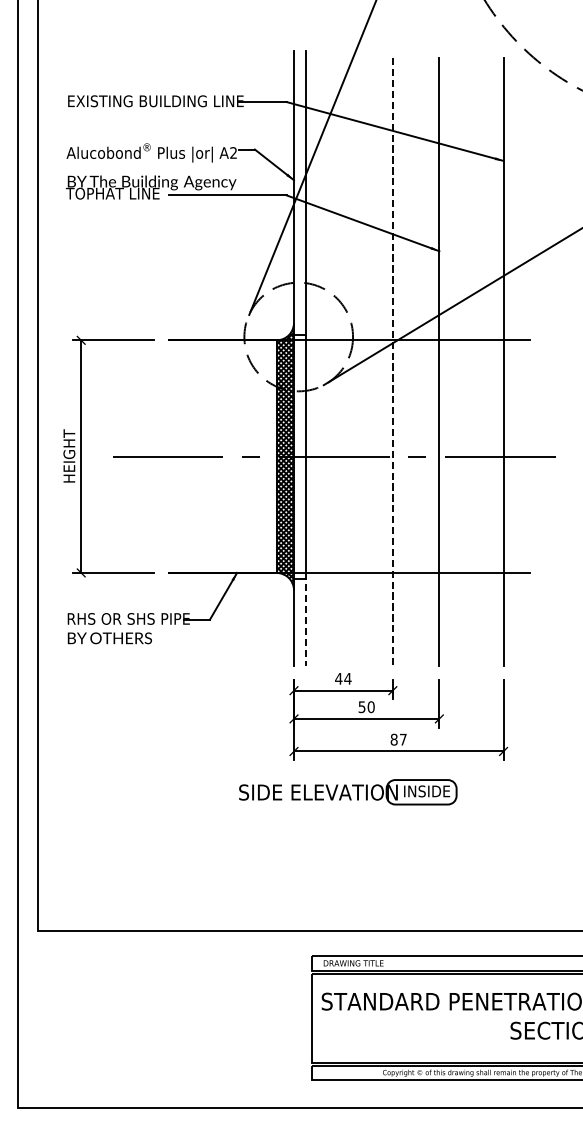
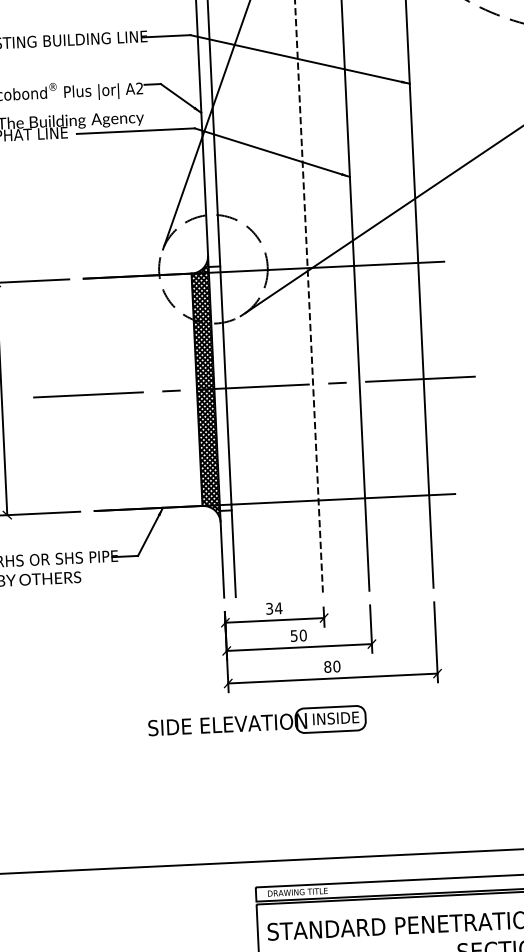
line: (305, 619) -> (233, 551), dashed -> solid
text: (338, 678) -> (269, 608), 44 -> 34
text: (402, 739) -> (336, 666), 87 -> 80
part: (348, 792) -> (257, 723), moved

